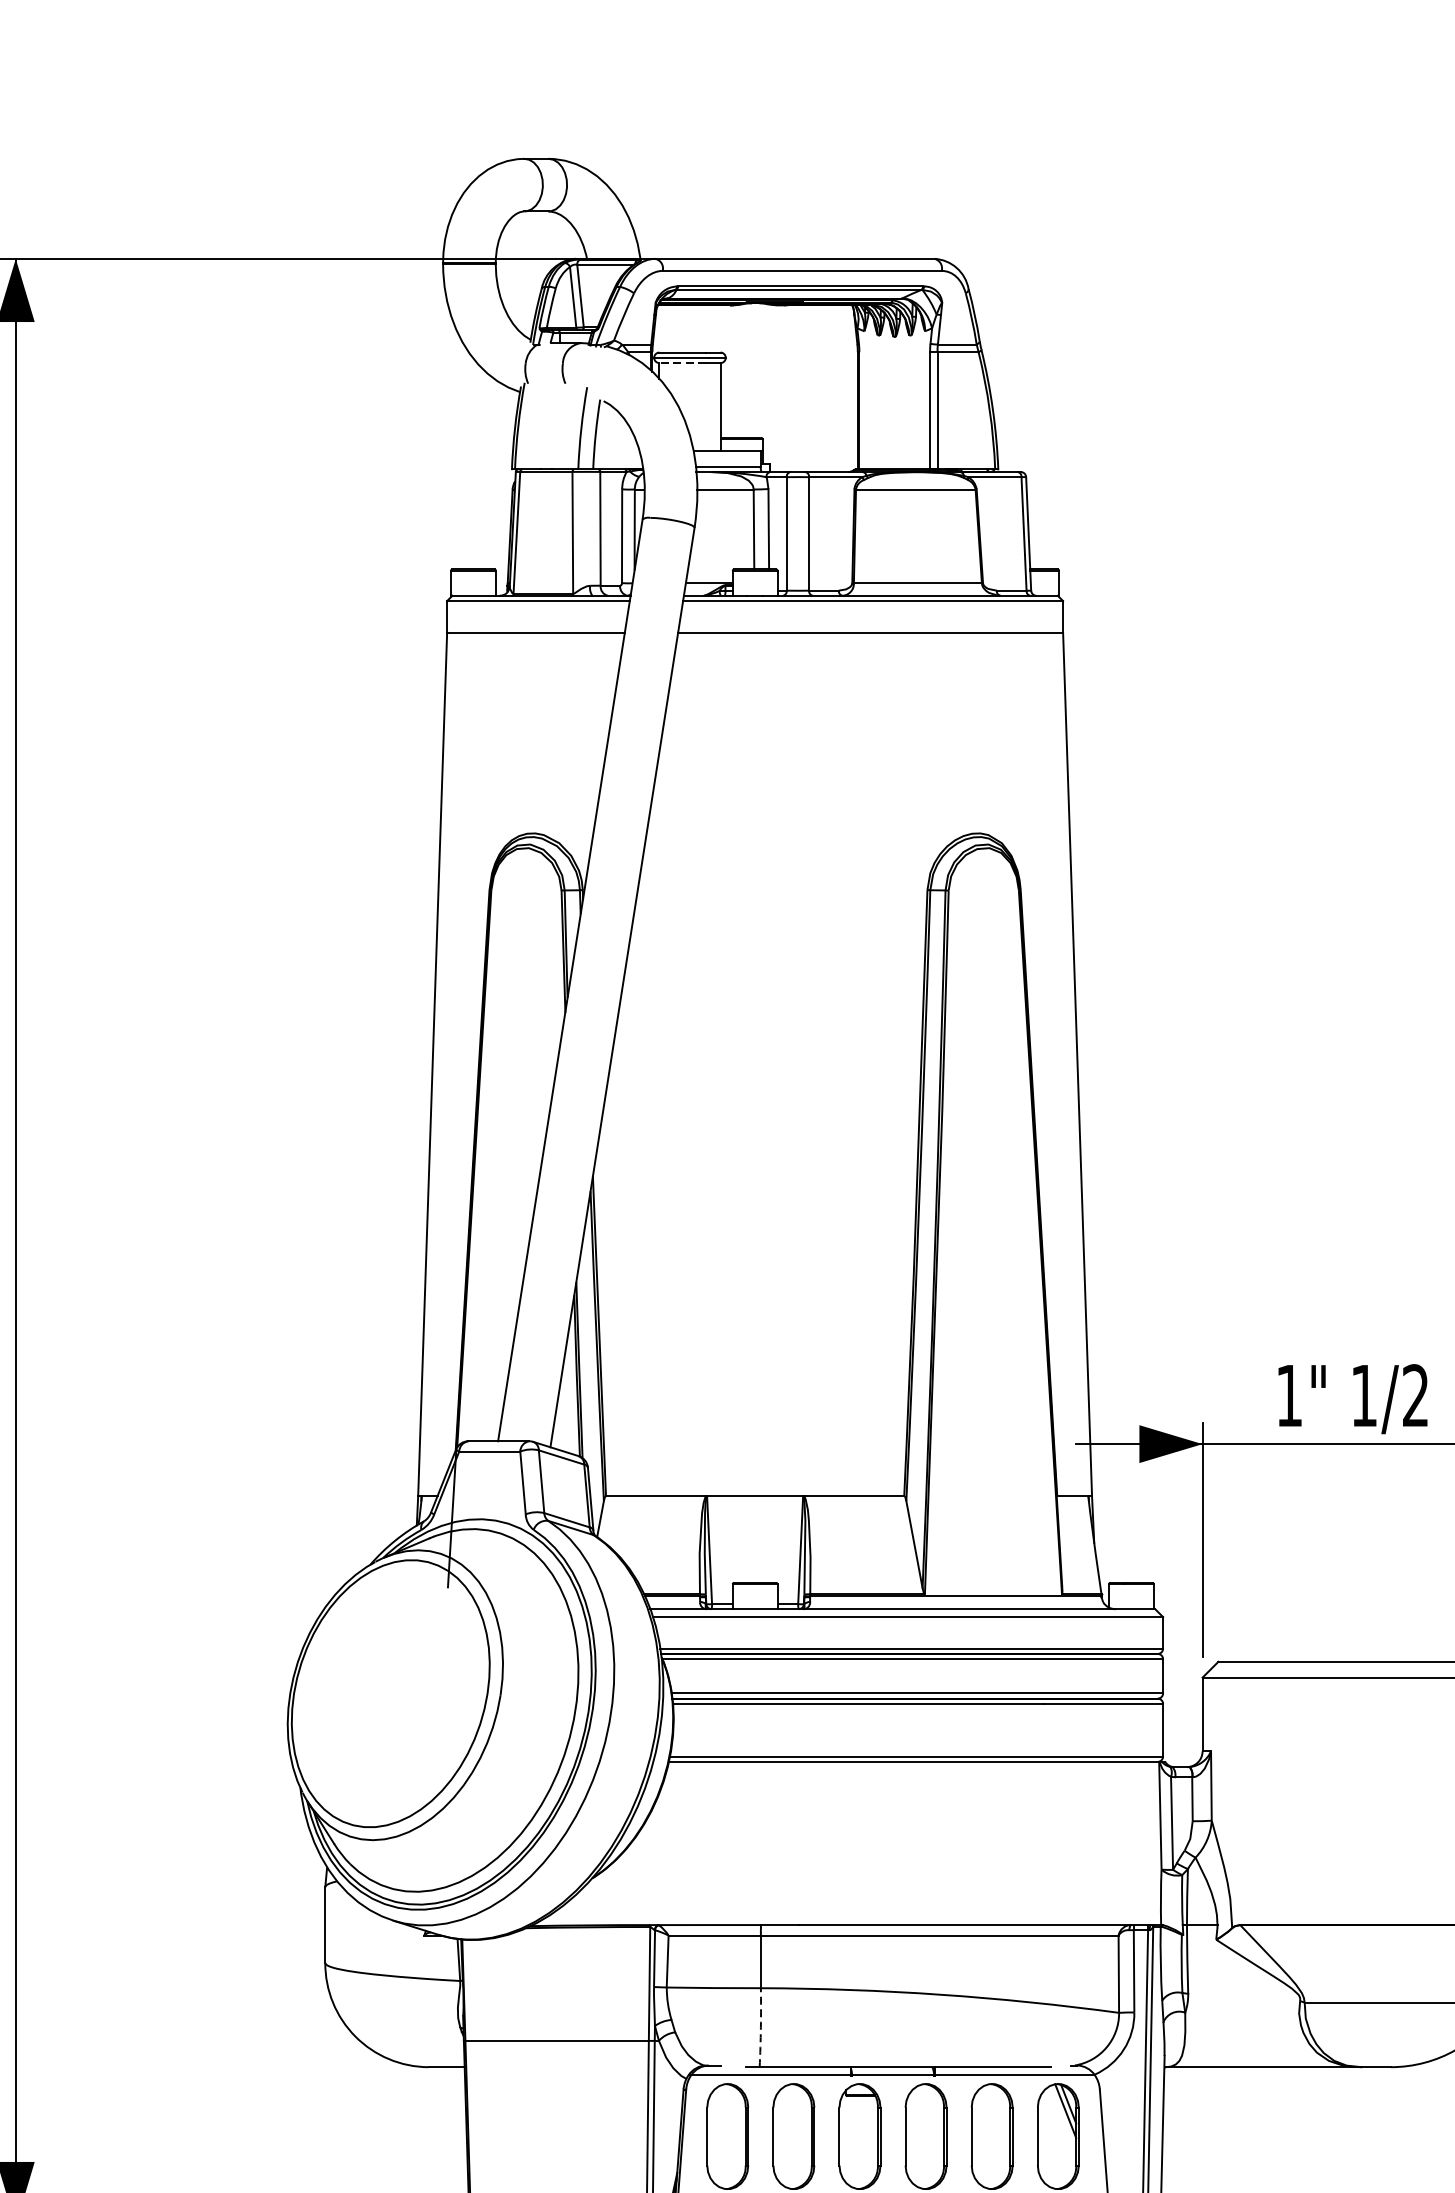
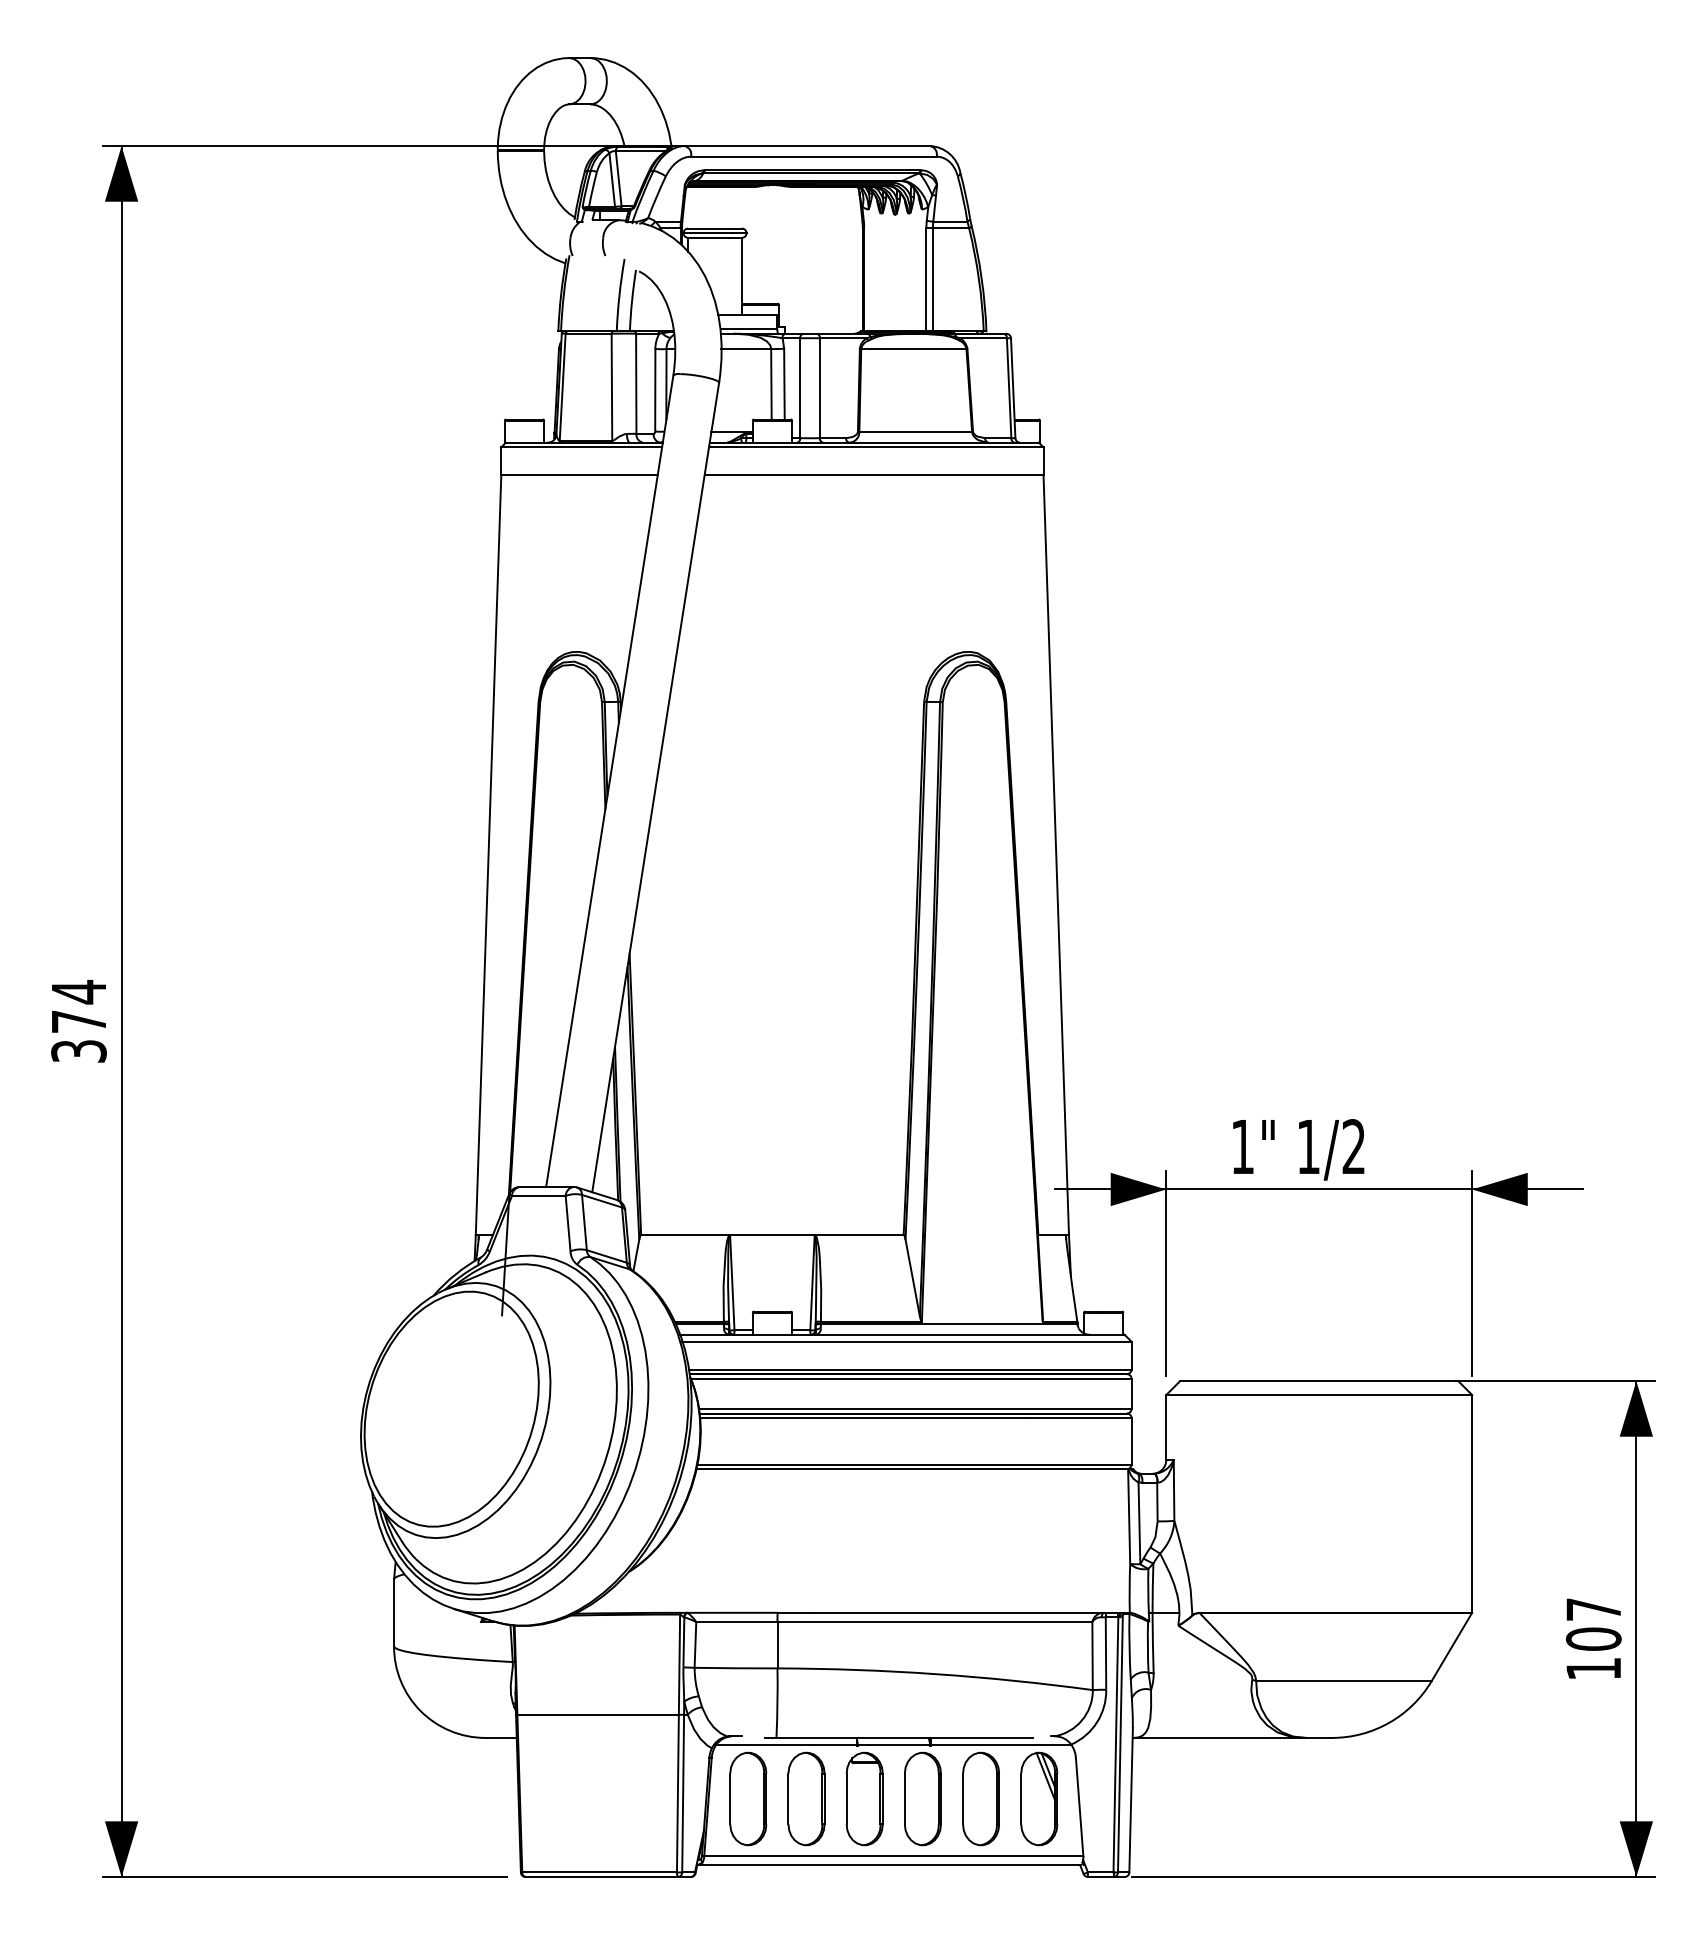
line: (682, 362) -> (708, 237), dashed -> solid
arc: (760, 2028) -> (777, 1703), dashed -> solid

